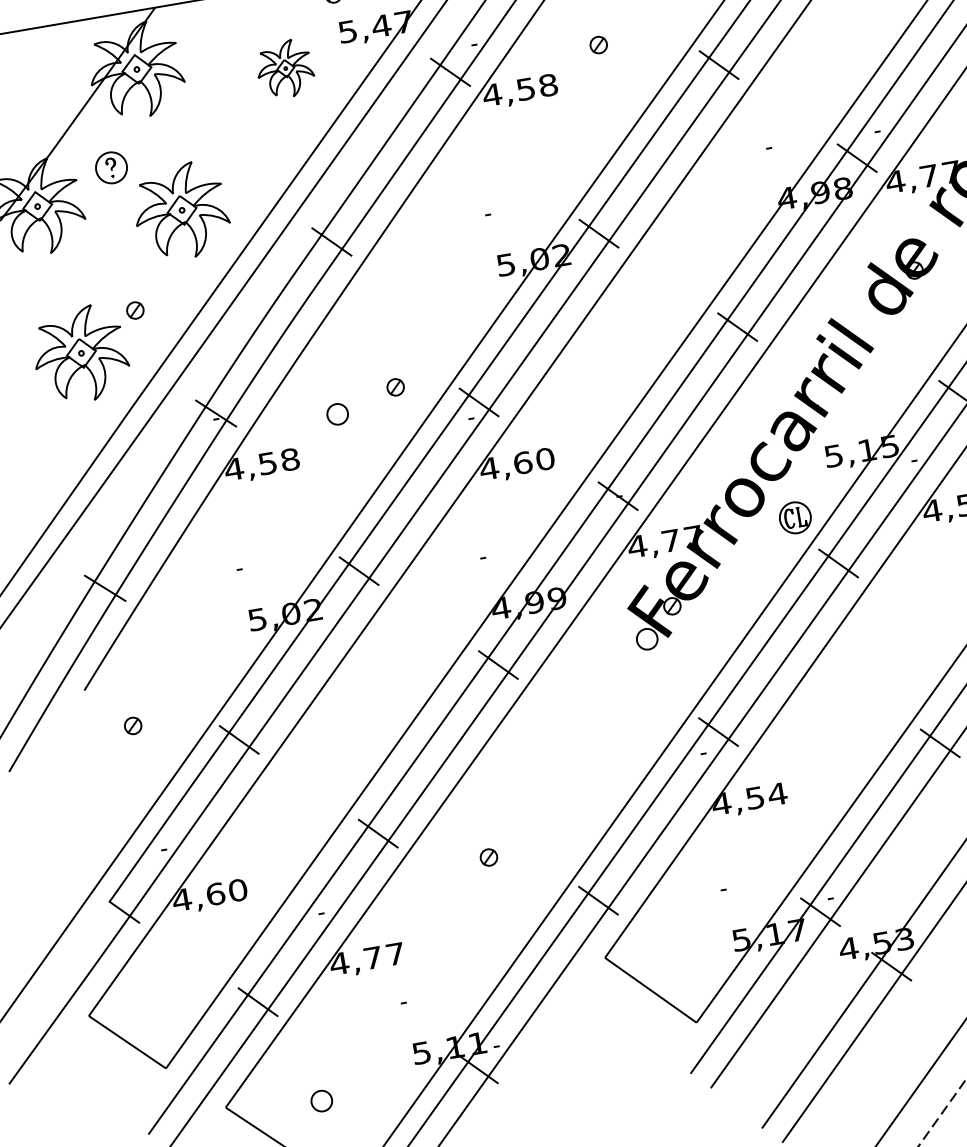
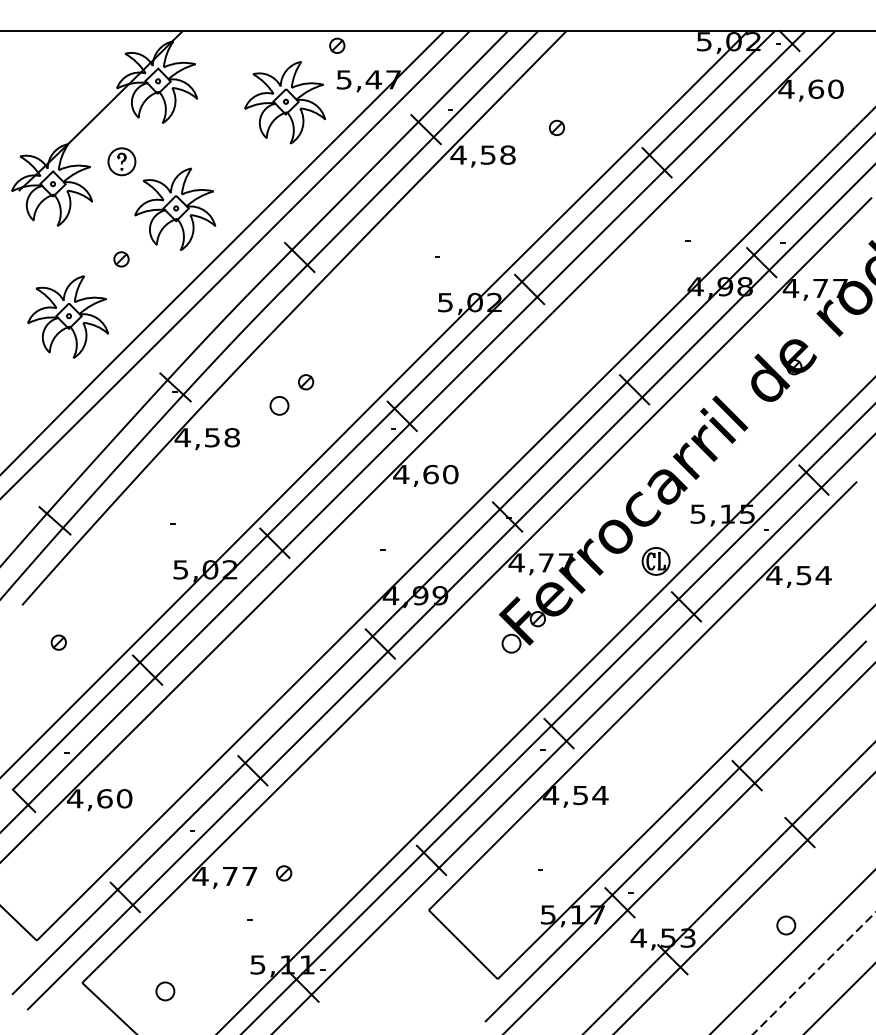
part: (284, 69) -> (284, 102), size x1.67
part: (135, 310) -> (121, 259), moved
part: (396, 387) -> (306, 382), moved
part: (489, 857) -> (284, 873), moved

